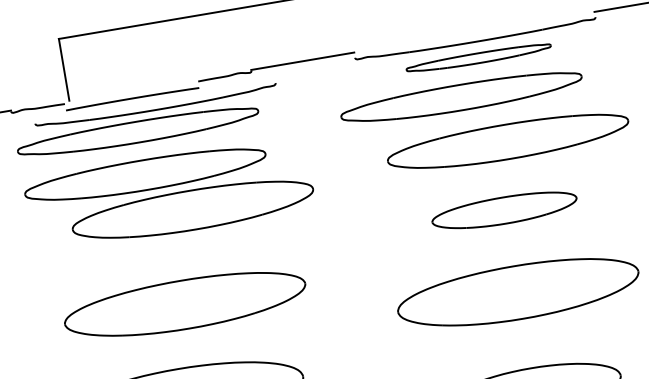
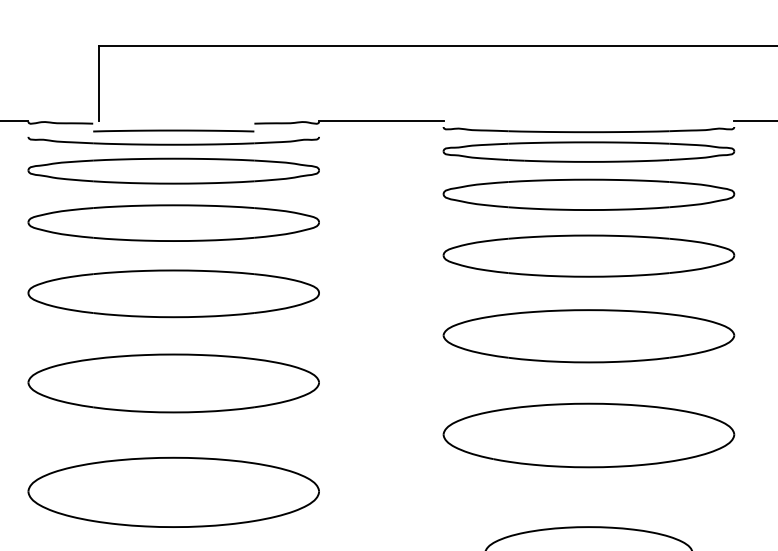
part: (478, 57) -> (588, 151), size x1.67
part: (461, 97) -> (588, 194), moved
part: (155, 106) -> (173, 140), moved
part: (507, 141) -> (588, 255), moved
part: (192, 209) -> (173, 293), moved
part: (504, 210) -> (588, 336), size x1.67
part: (185, 304) -> (173, 383), moved

